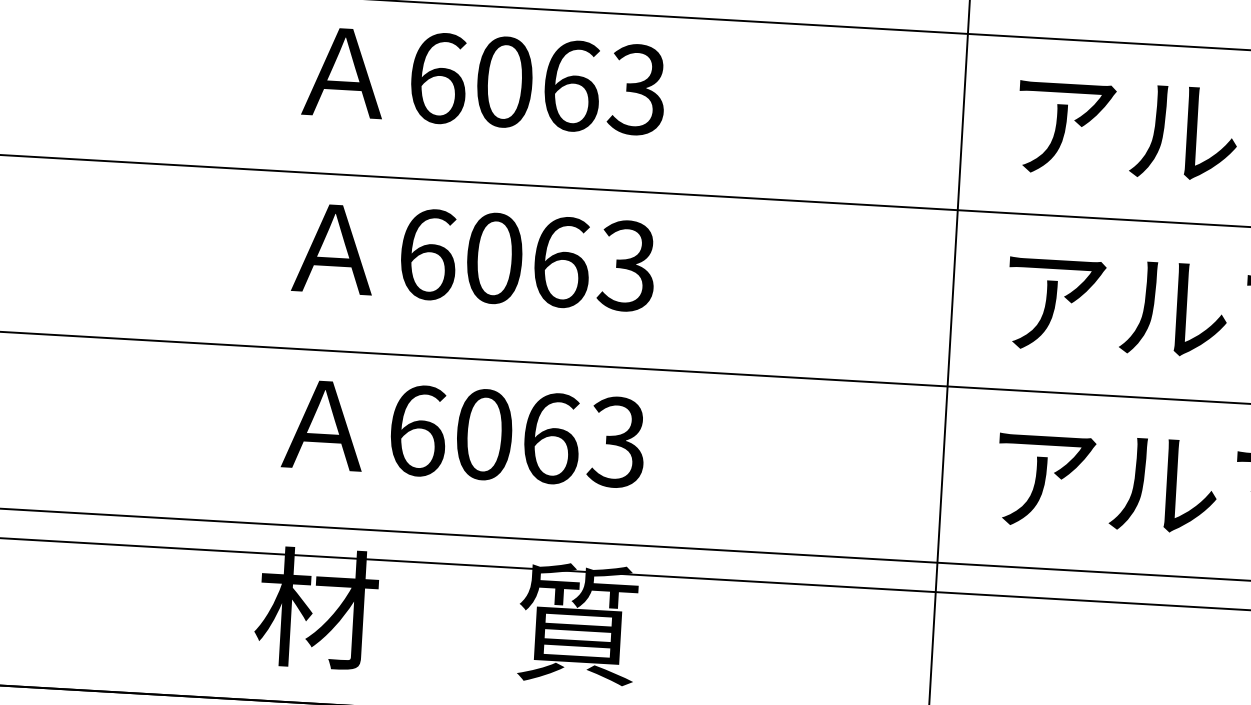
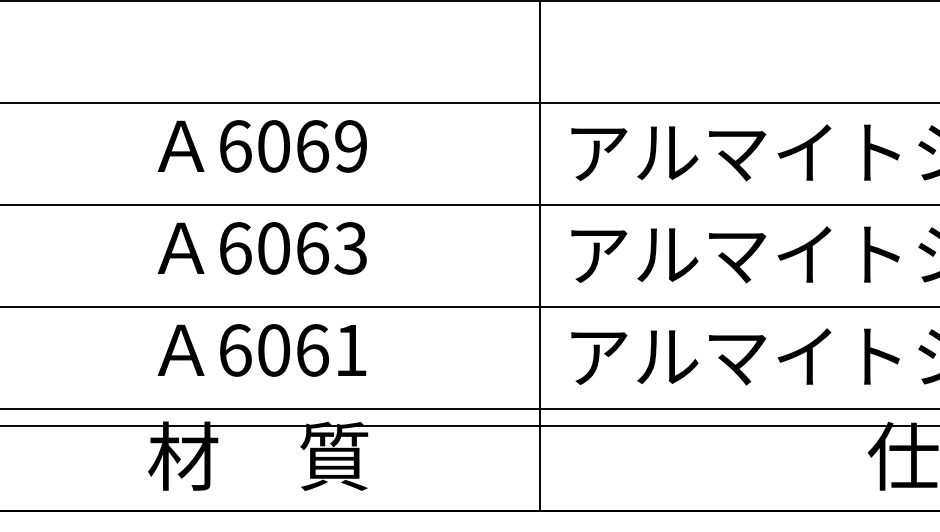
text: (636, 89) -> (350, 146), 6063 -> 6069
text: (616, 442) -> (350, 350), 6063 -> 6061

